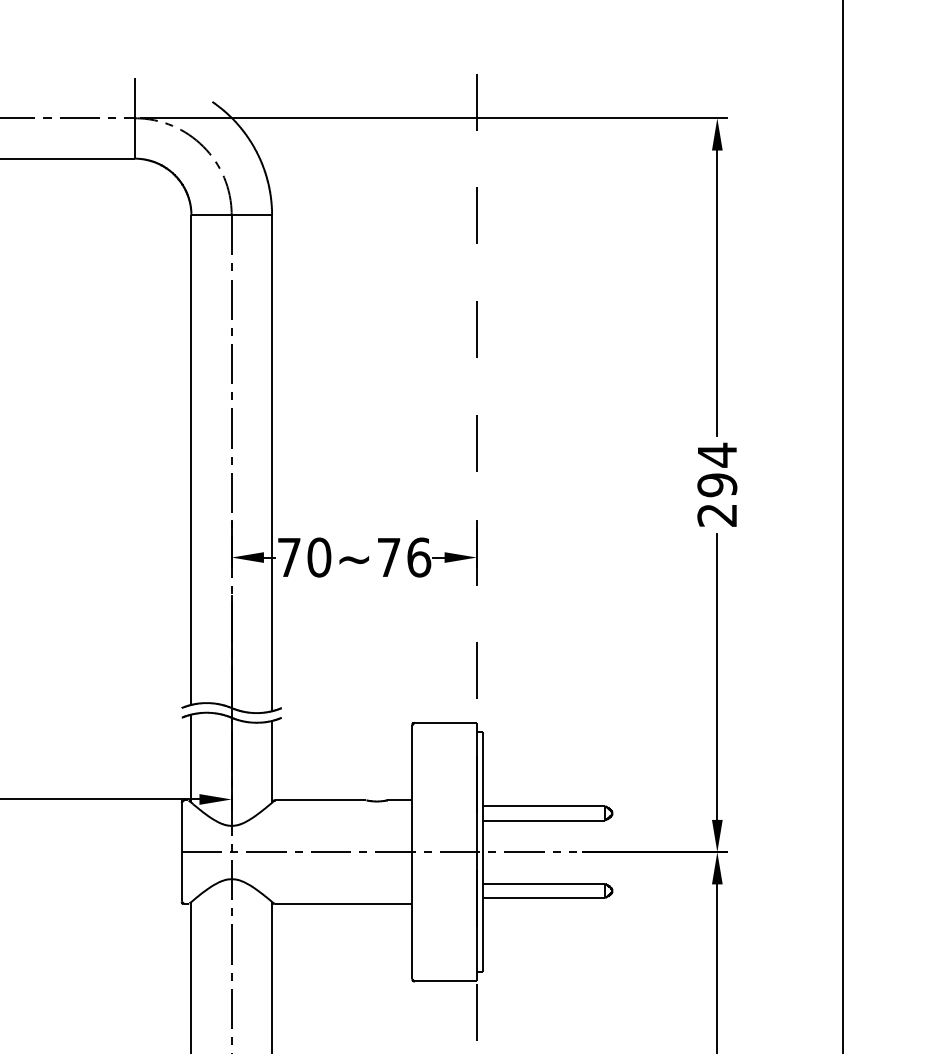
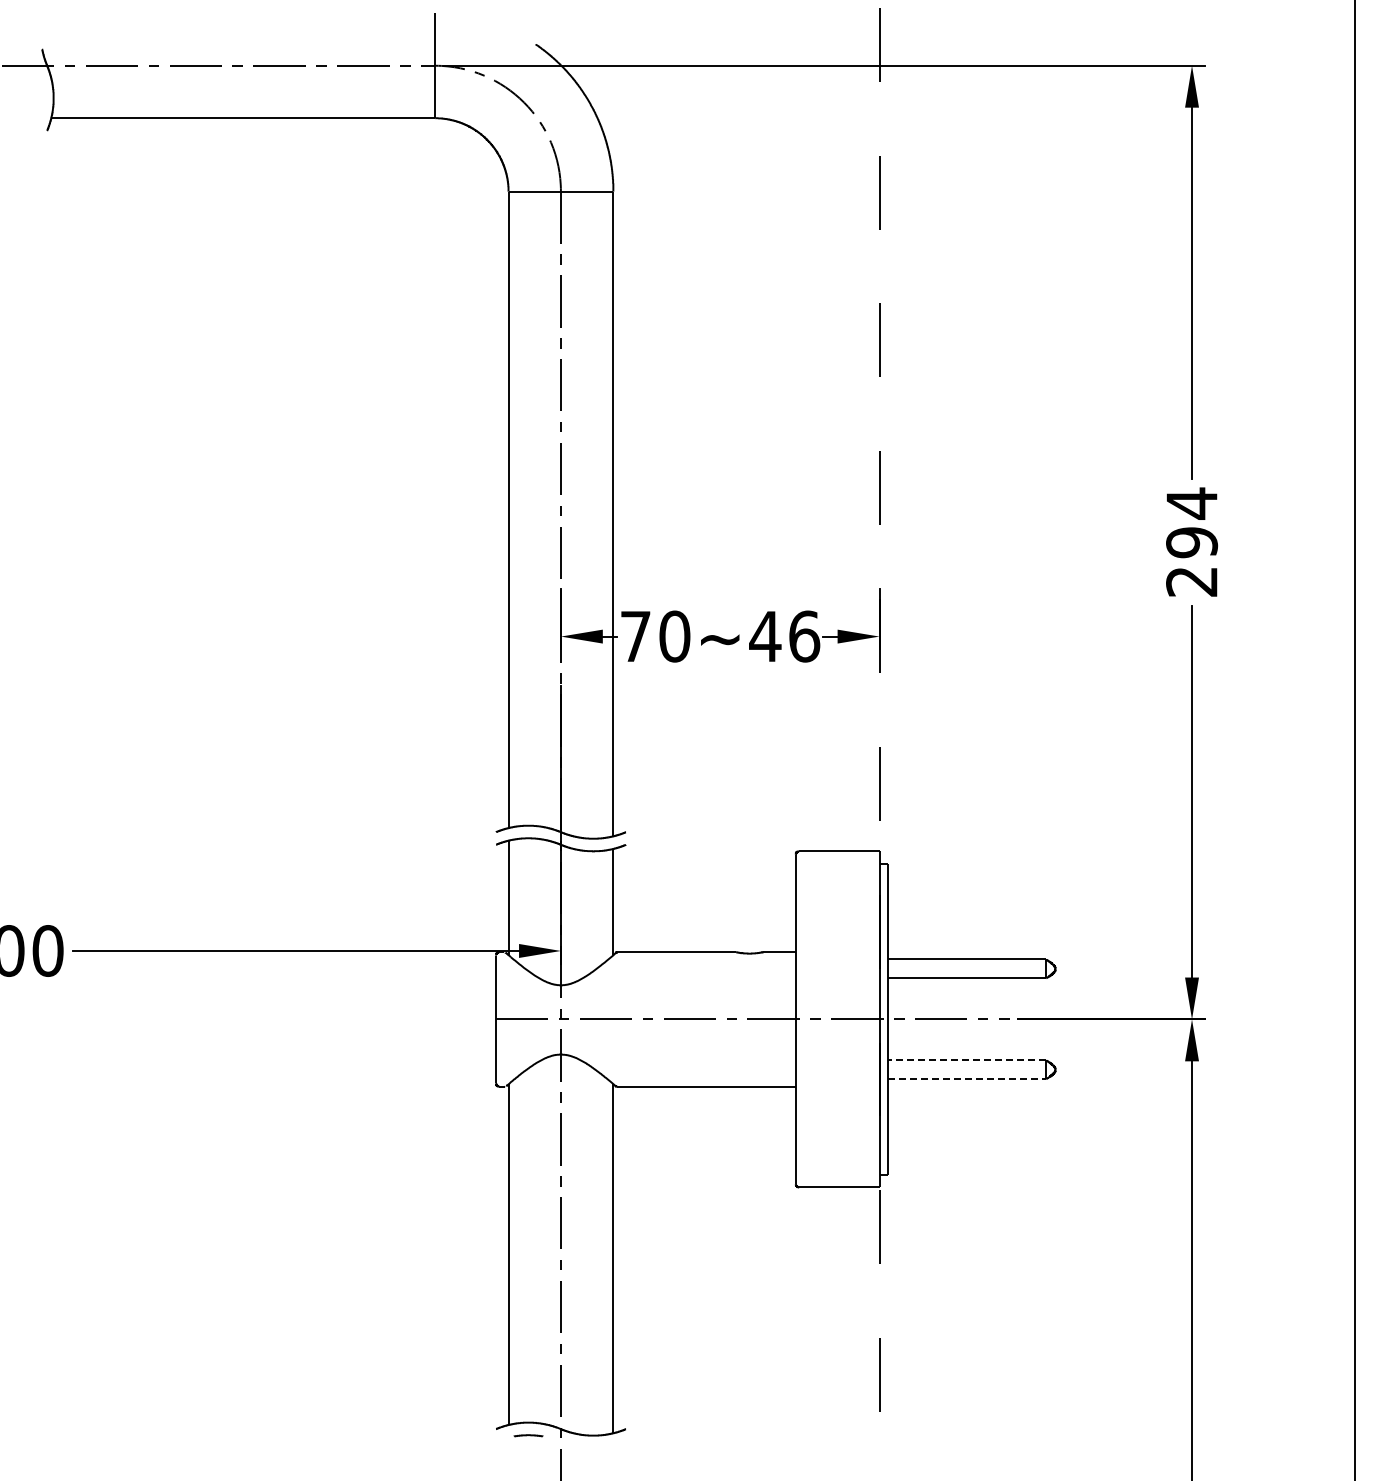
text: (389, 557) -> (765, 636), 70~76 -> 70~46
line: (543, 883) -> (966, 1060), solid -> dashed
line: (544, 898) -> (967, 1079), solid -> dashed

